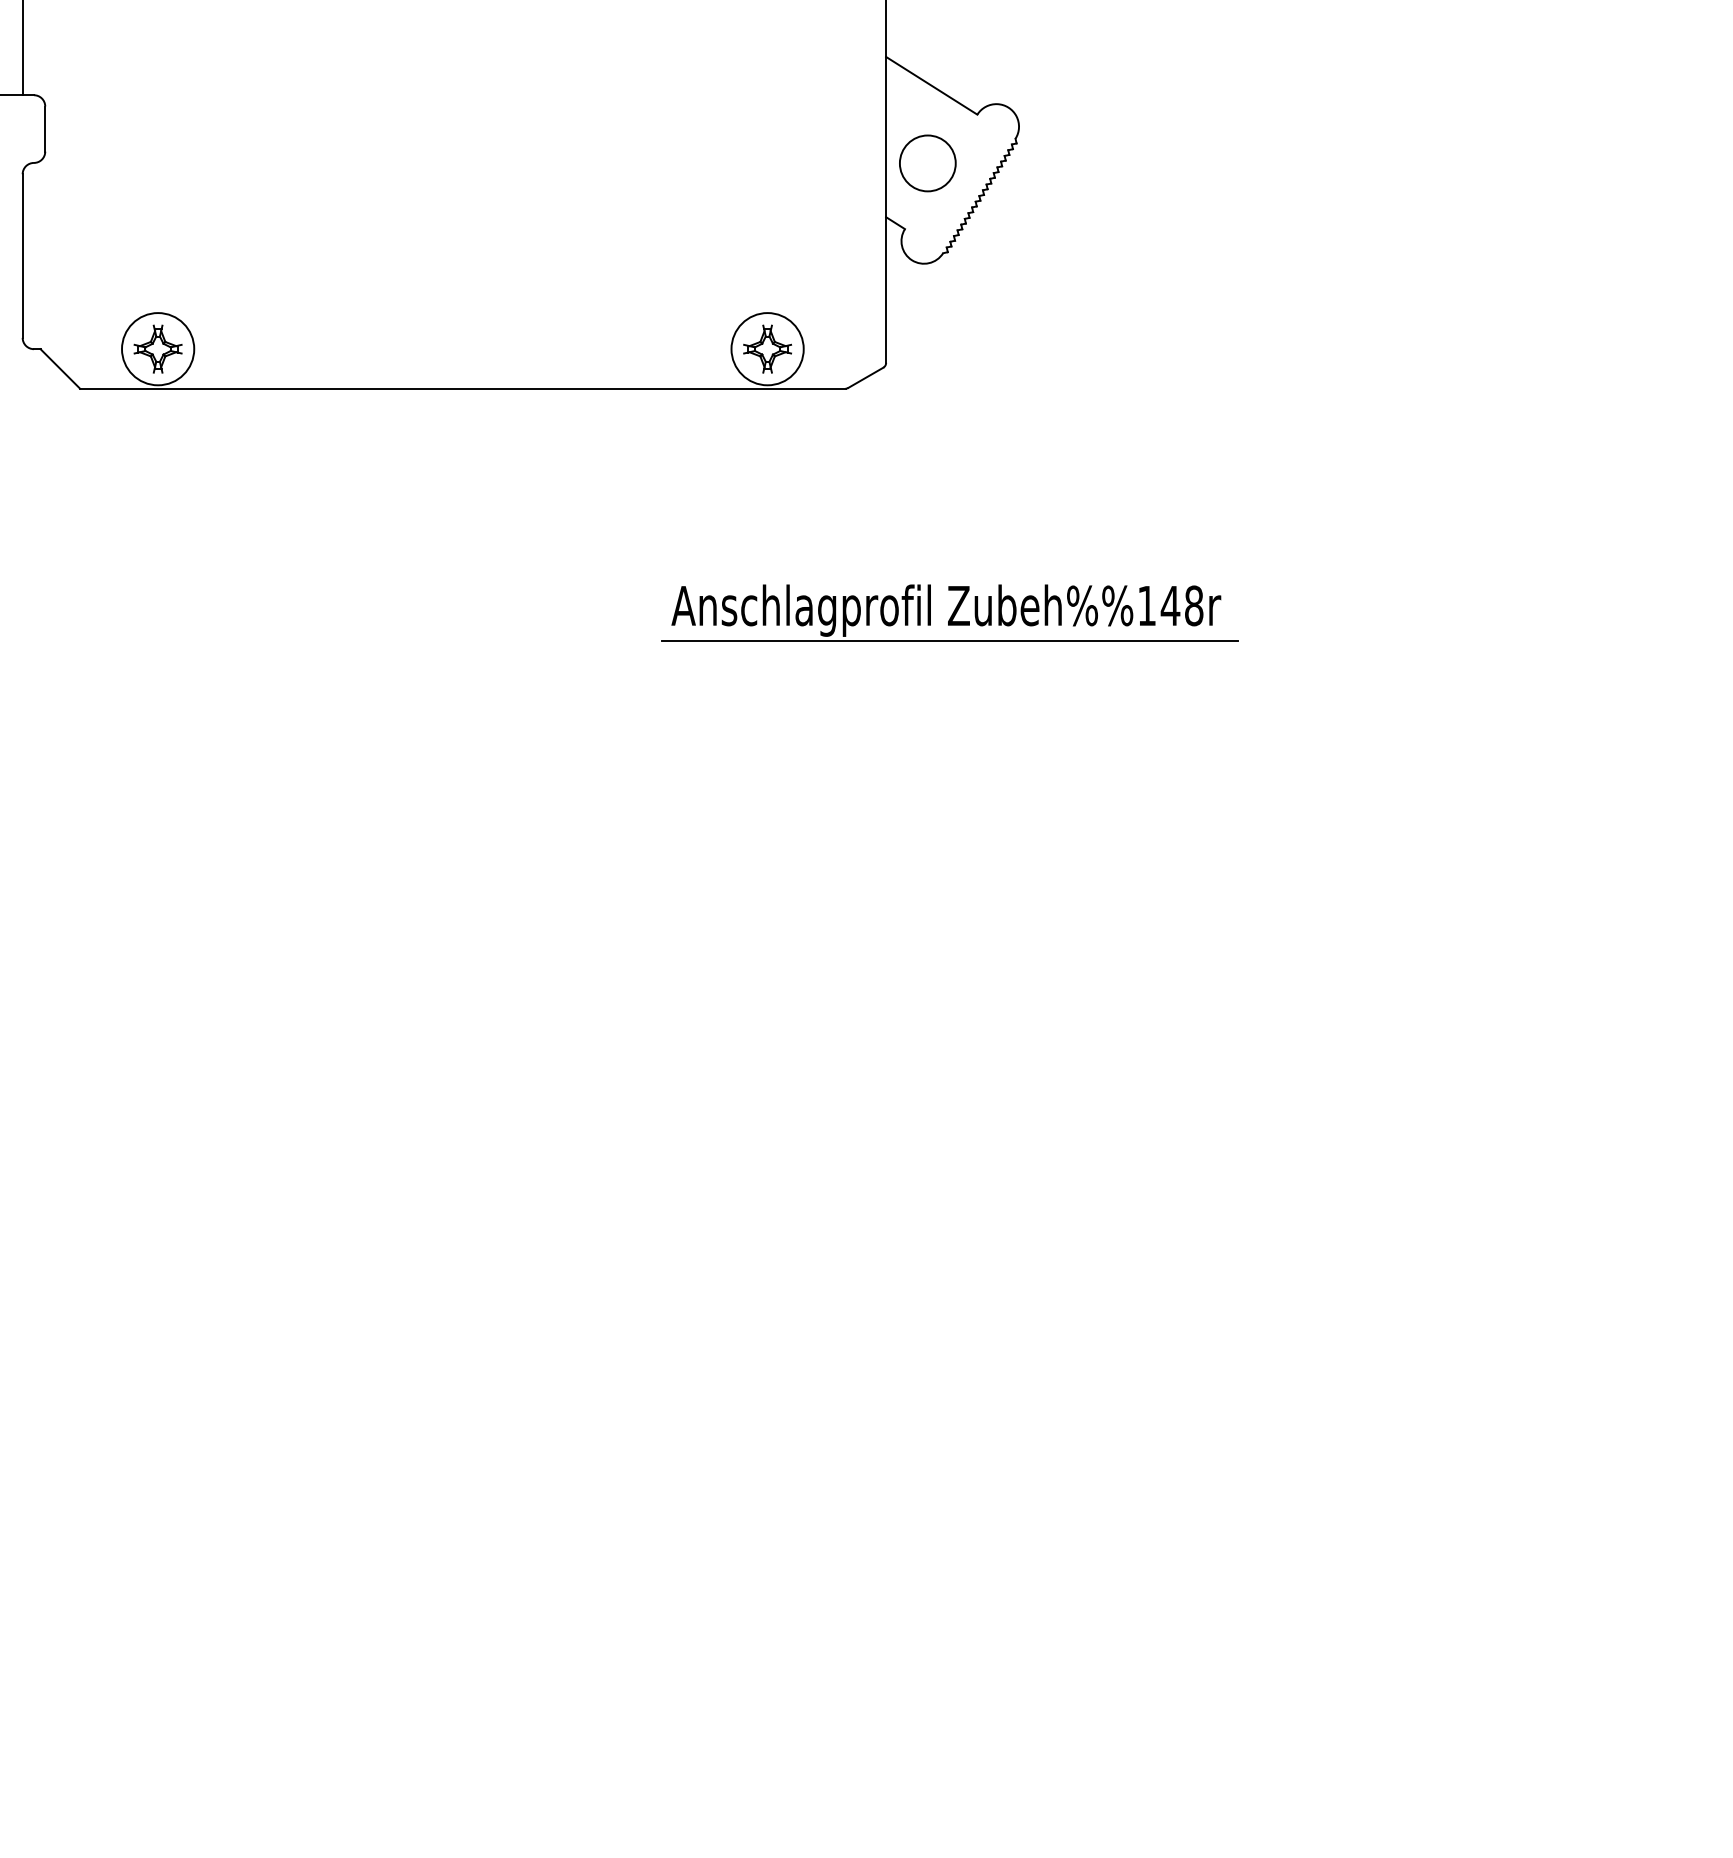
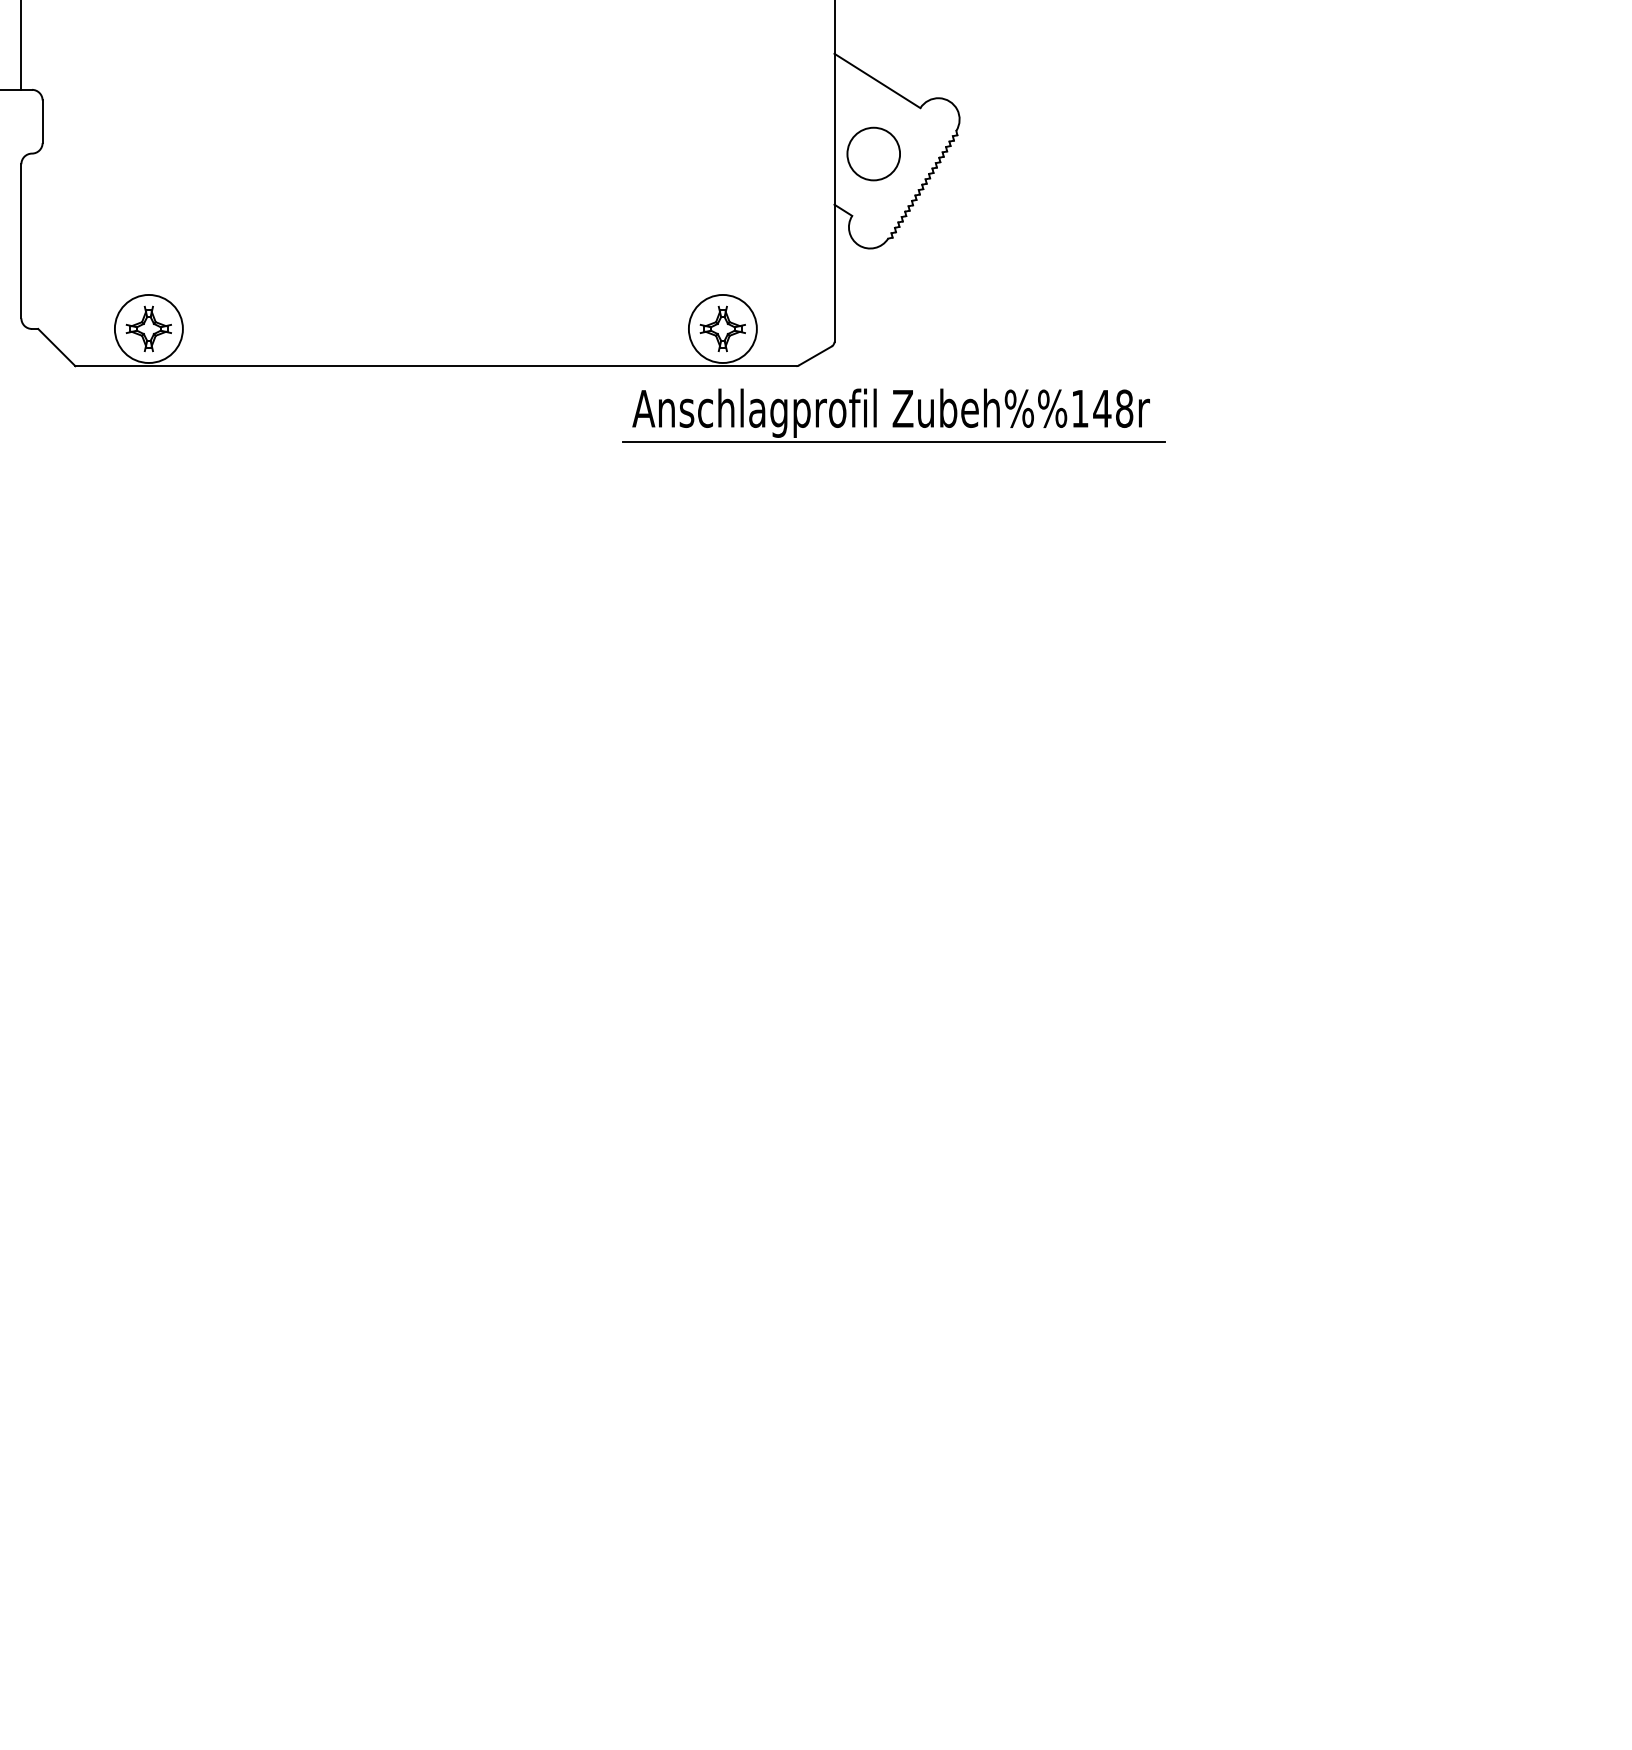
part: (949, 612) -> (894, 414), moved

